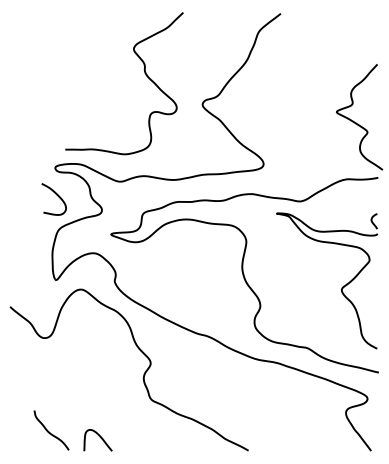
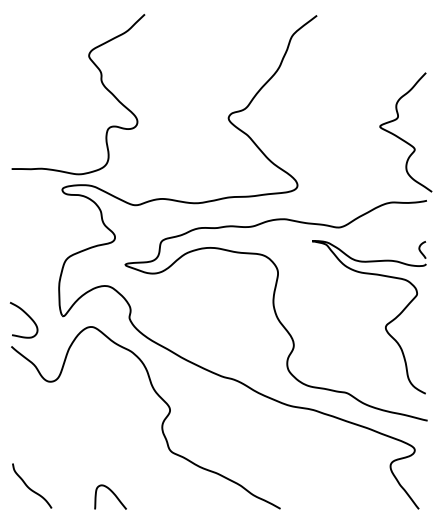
curve: (144, 73) -> (101, 83), moved
curve: (57, 196) -> (27, 316), moved
curve: (50, 432) -> (31, 488), moved

